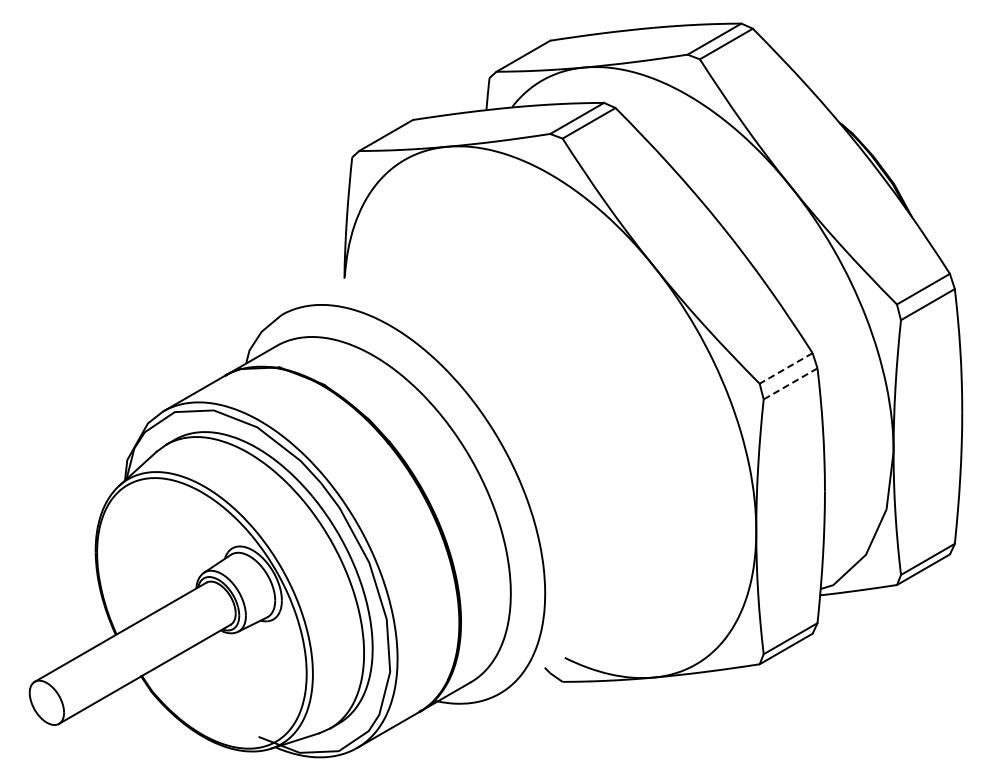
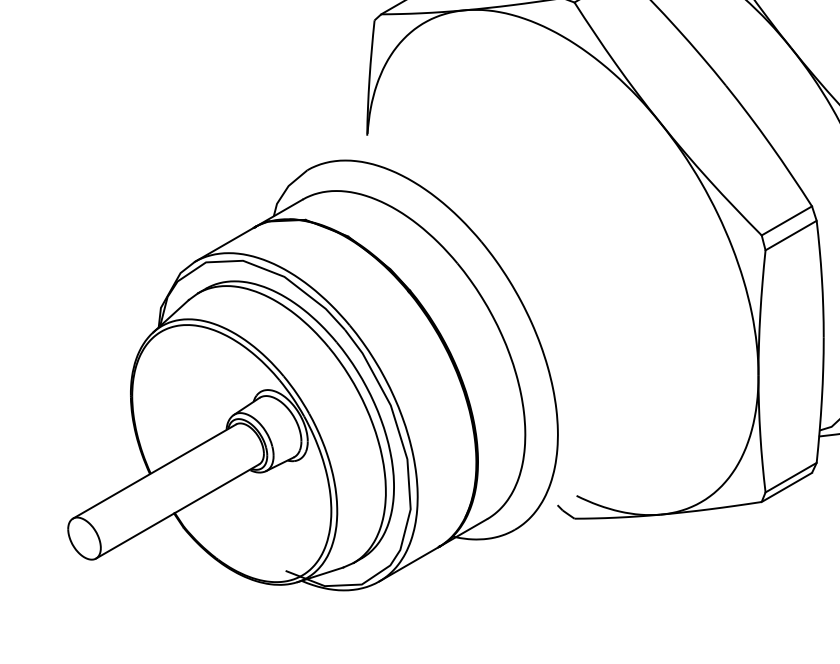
line: (786, 368) -> (787, 220), dashed -> solid
line: (790, 384) -> (791, 236), dashed -> solid

